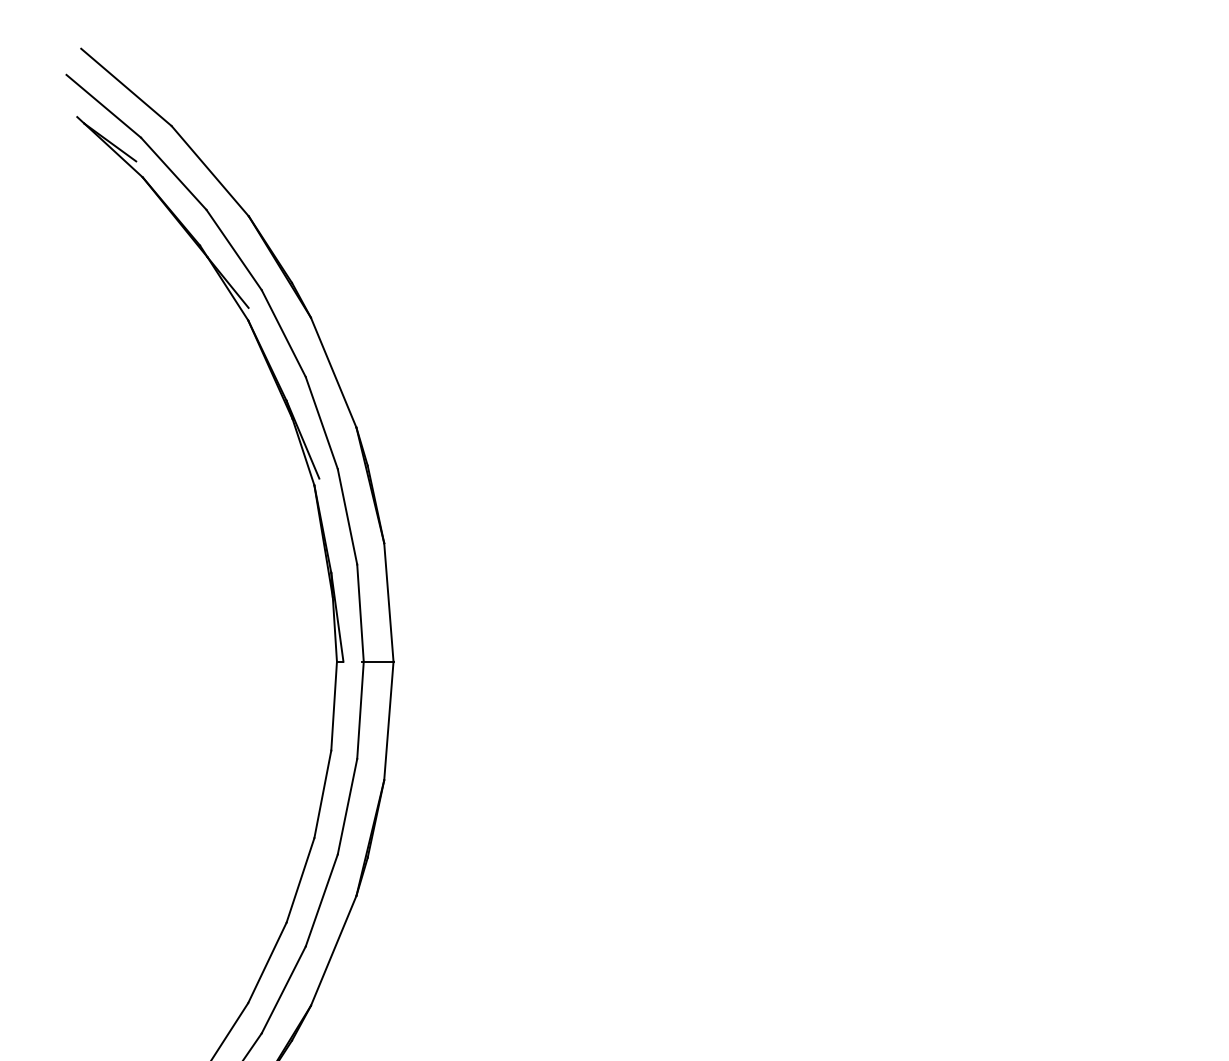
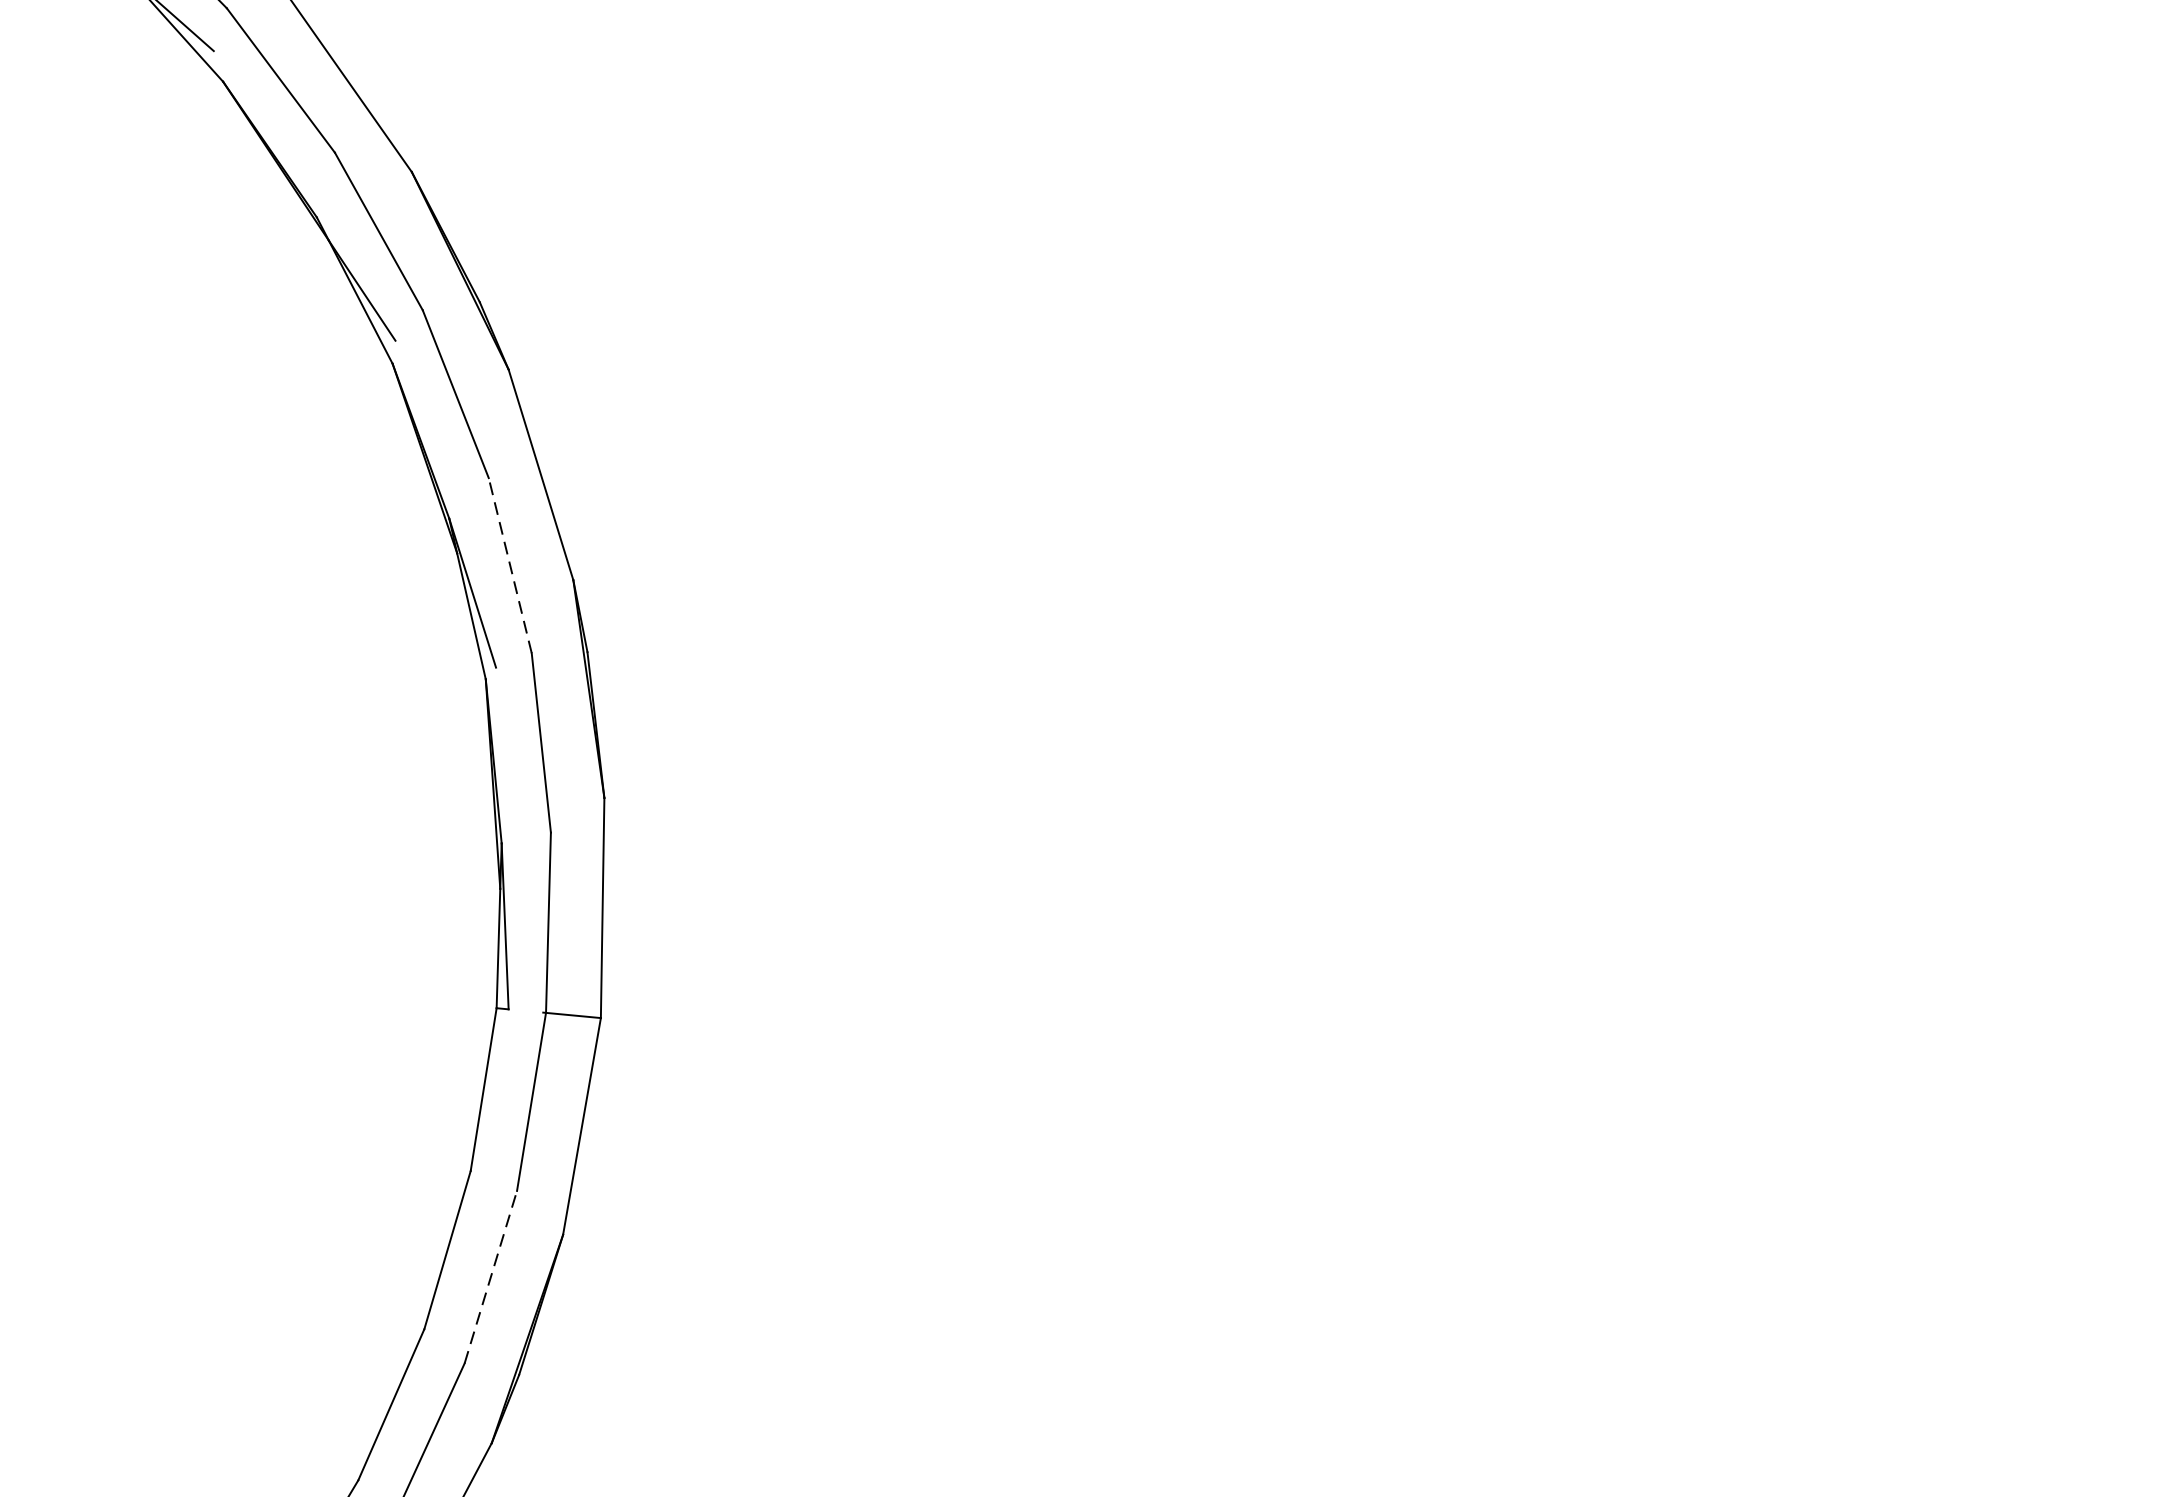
line: (321, 423) -> (509, 566), solid -> dashed
line: (347, 806) -> (490, 1276), solid -> dashed

